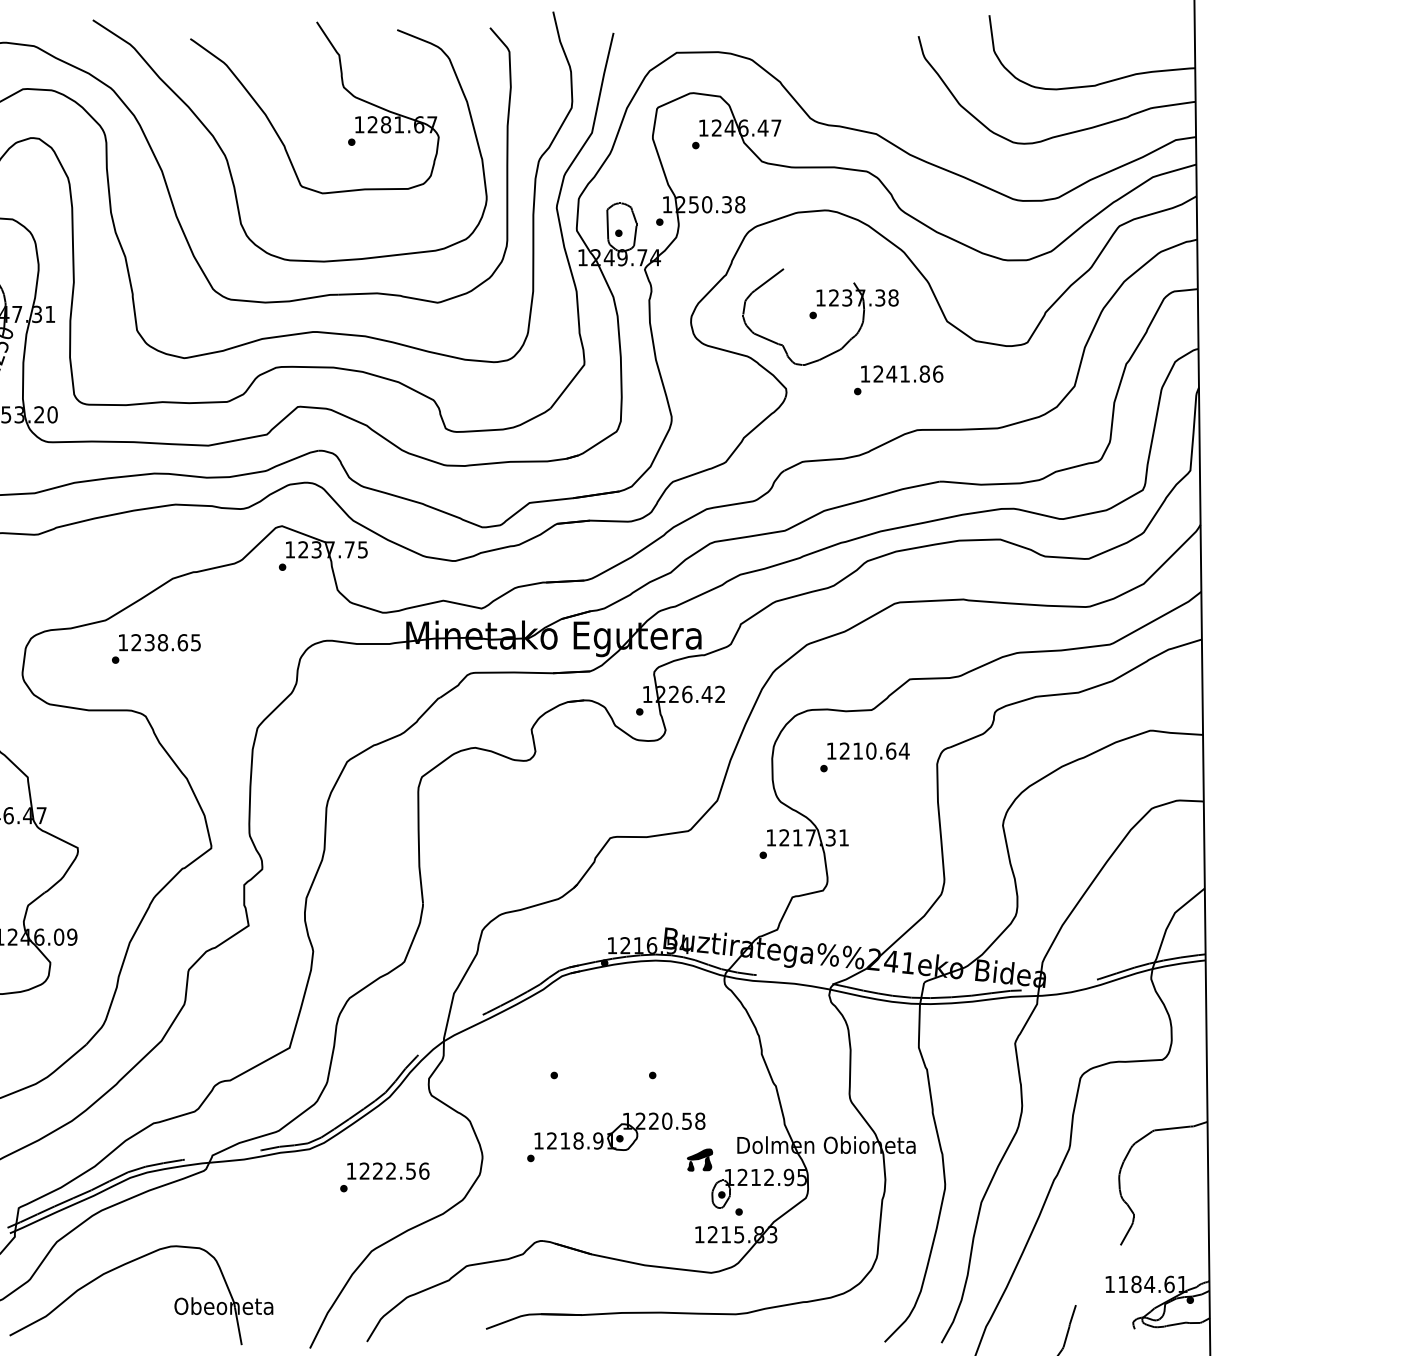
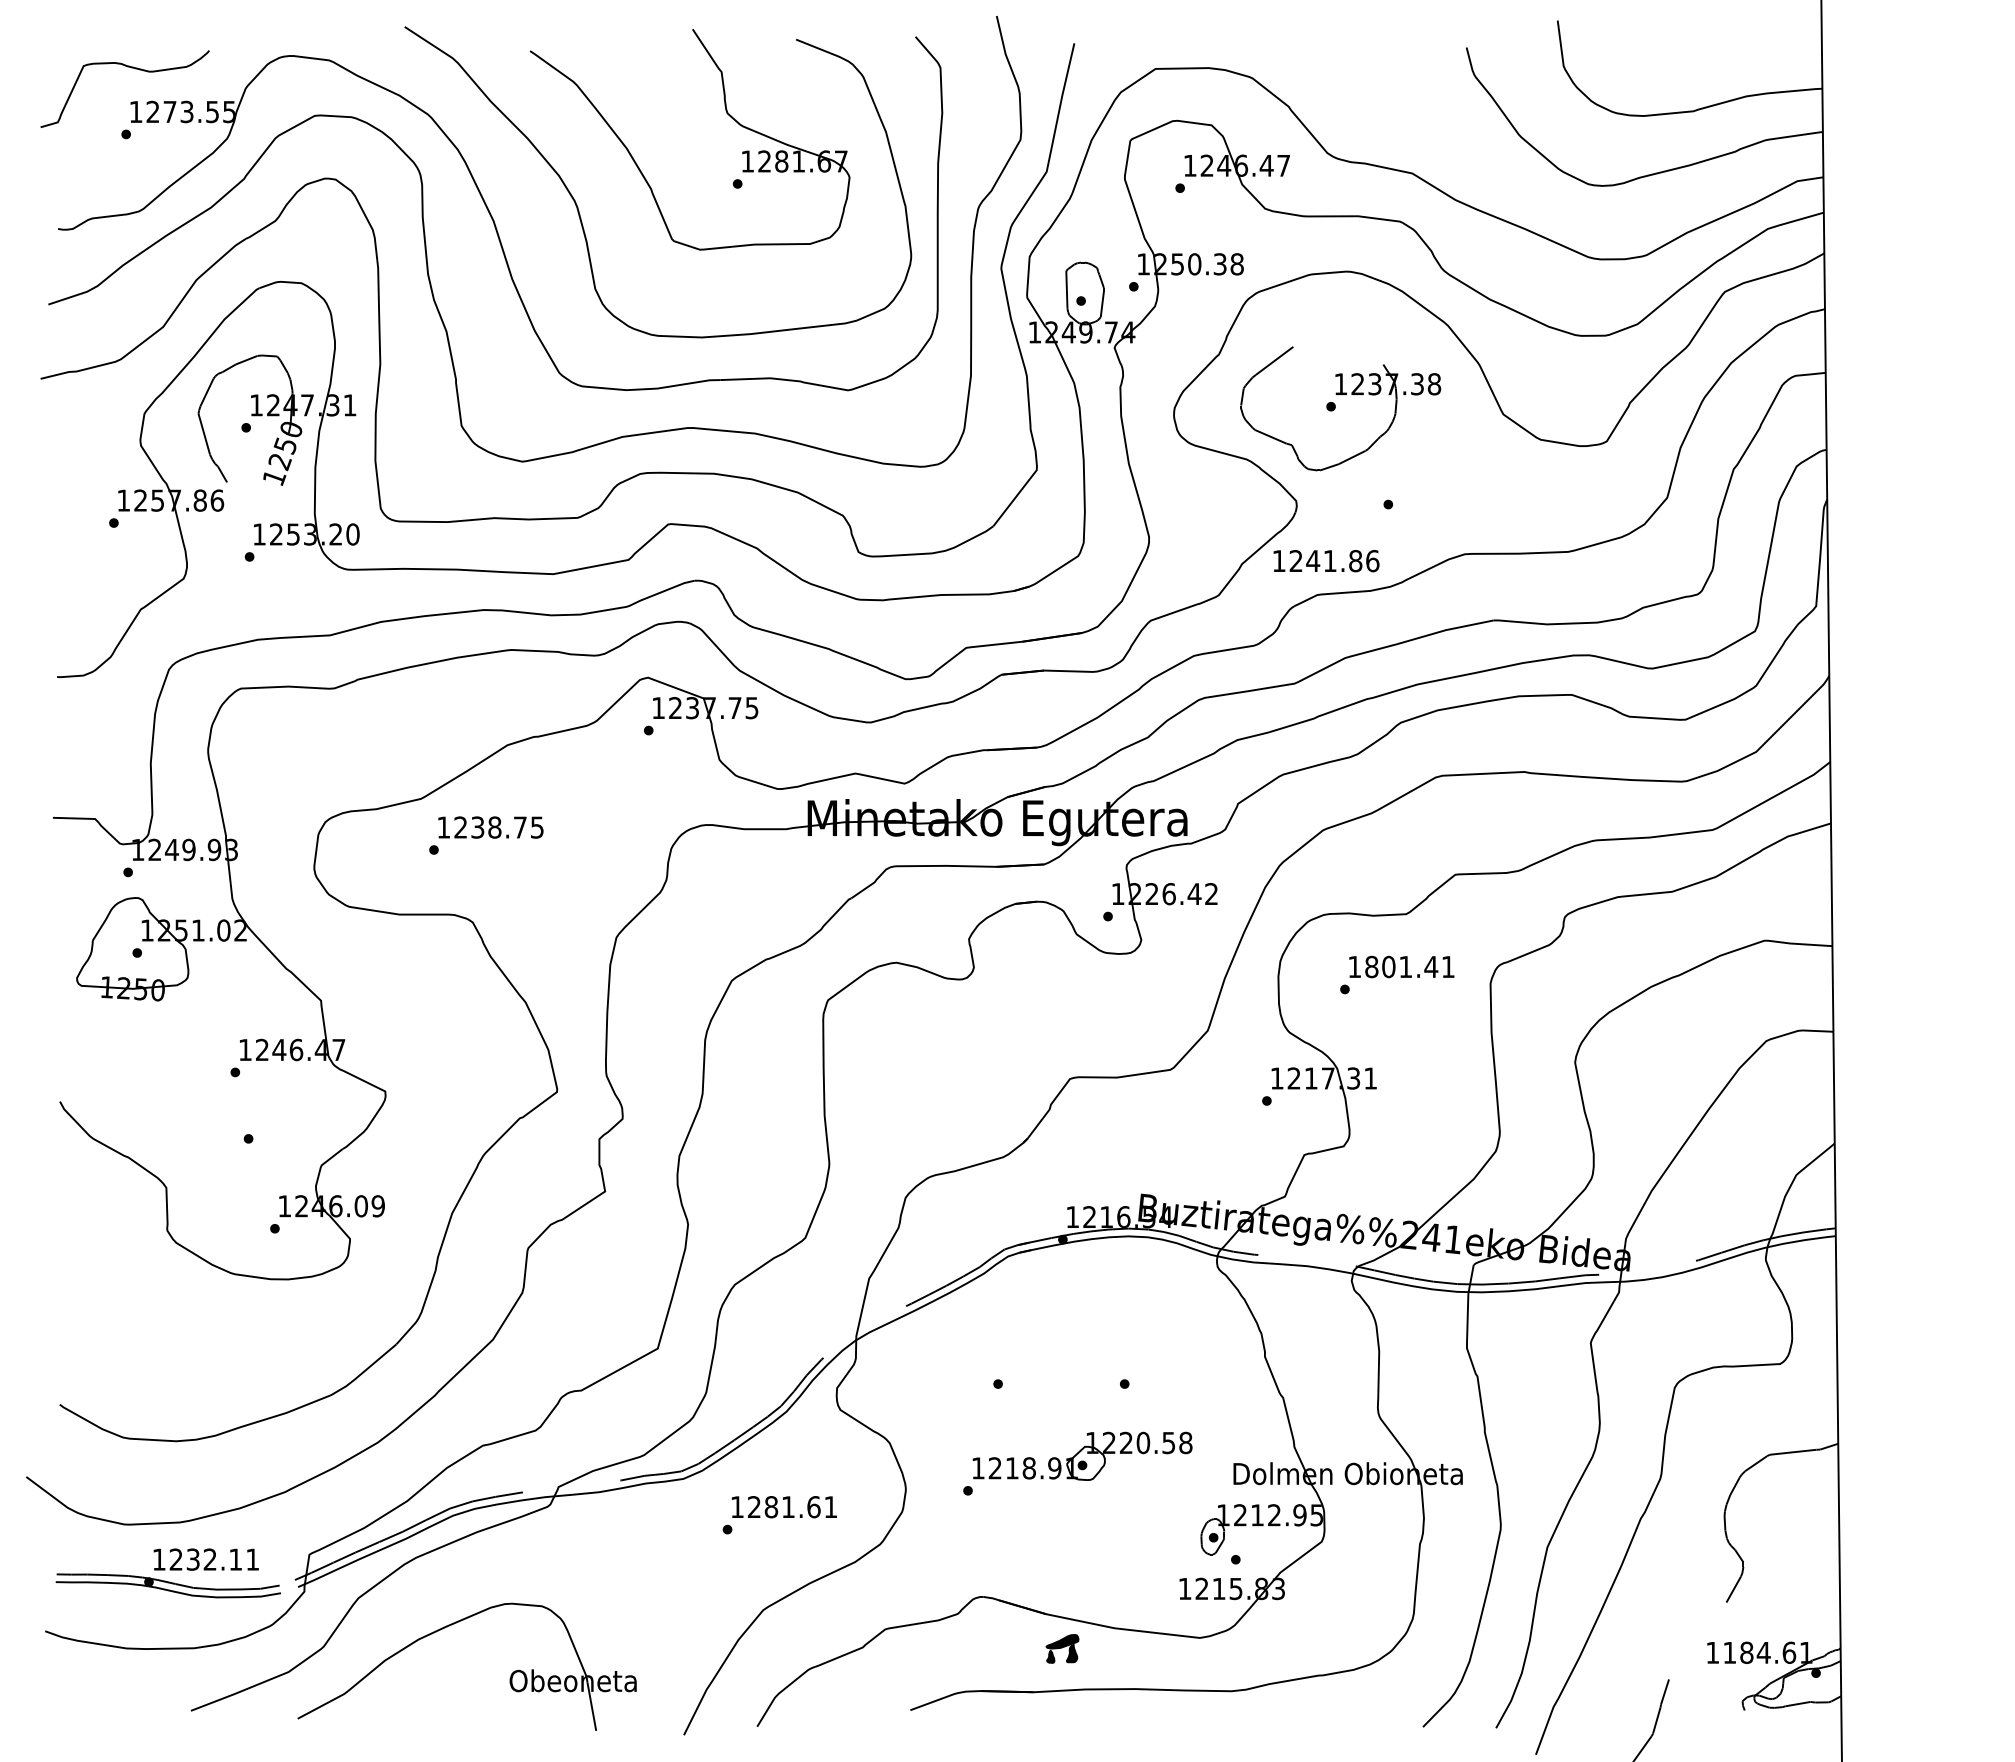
text: (902, 374) -> (1326, 561), moved
text: (182, 642) -> (520, 827), 1238.65 -> 1238.75
text: (874, 750) -> (1410, 966), 1210.64 -> 1801.41
part: (699, 1159) -> (1062, 1648), moved
text: (400, 1171) -> (800, 1507), 1222.56 -> 1281.61

